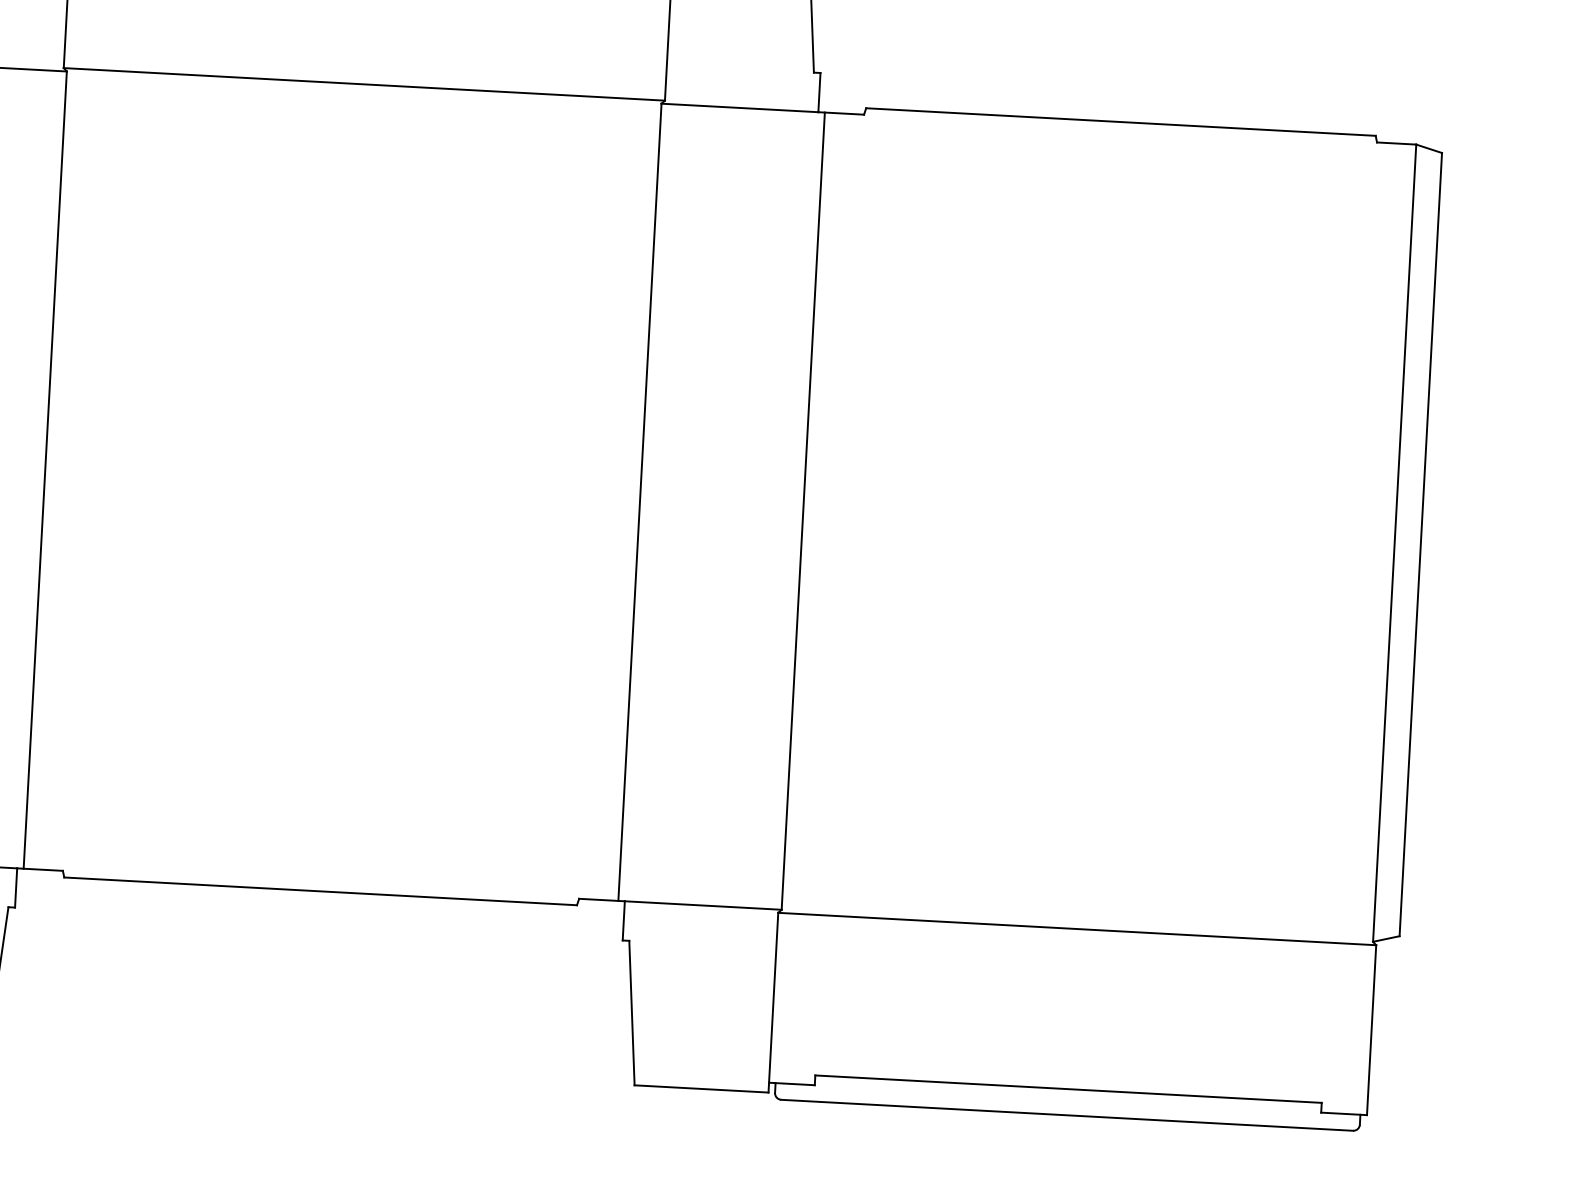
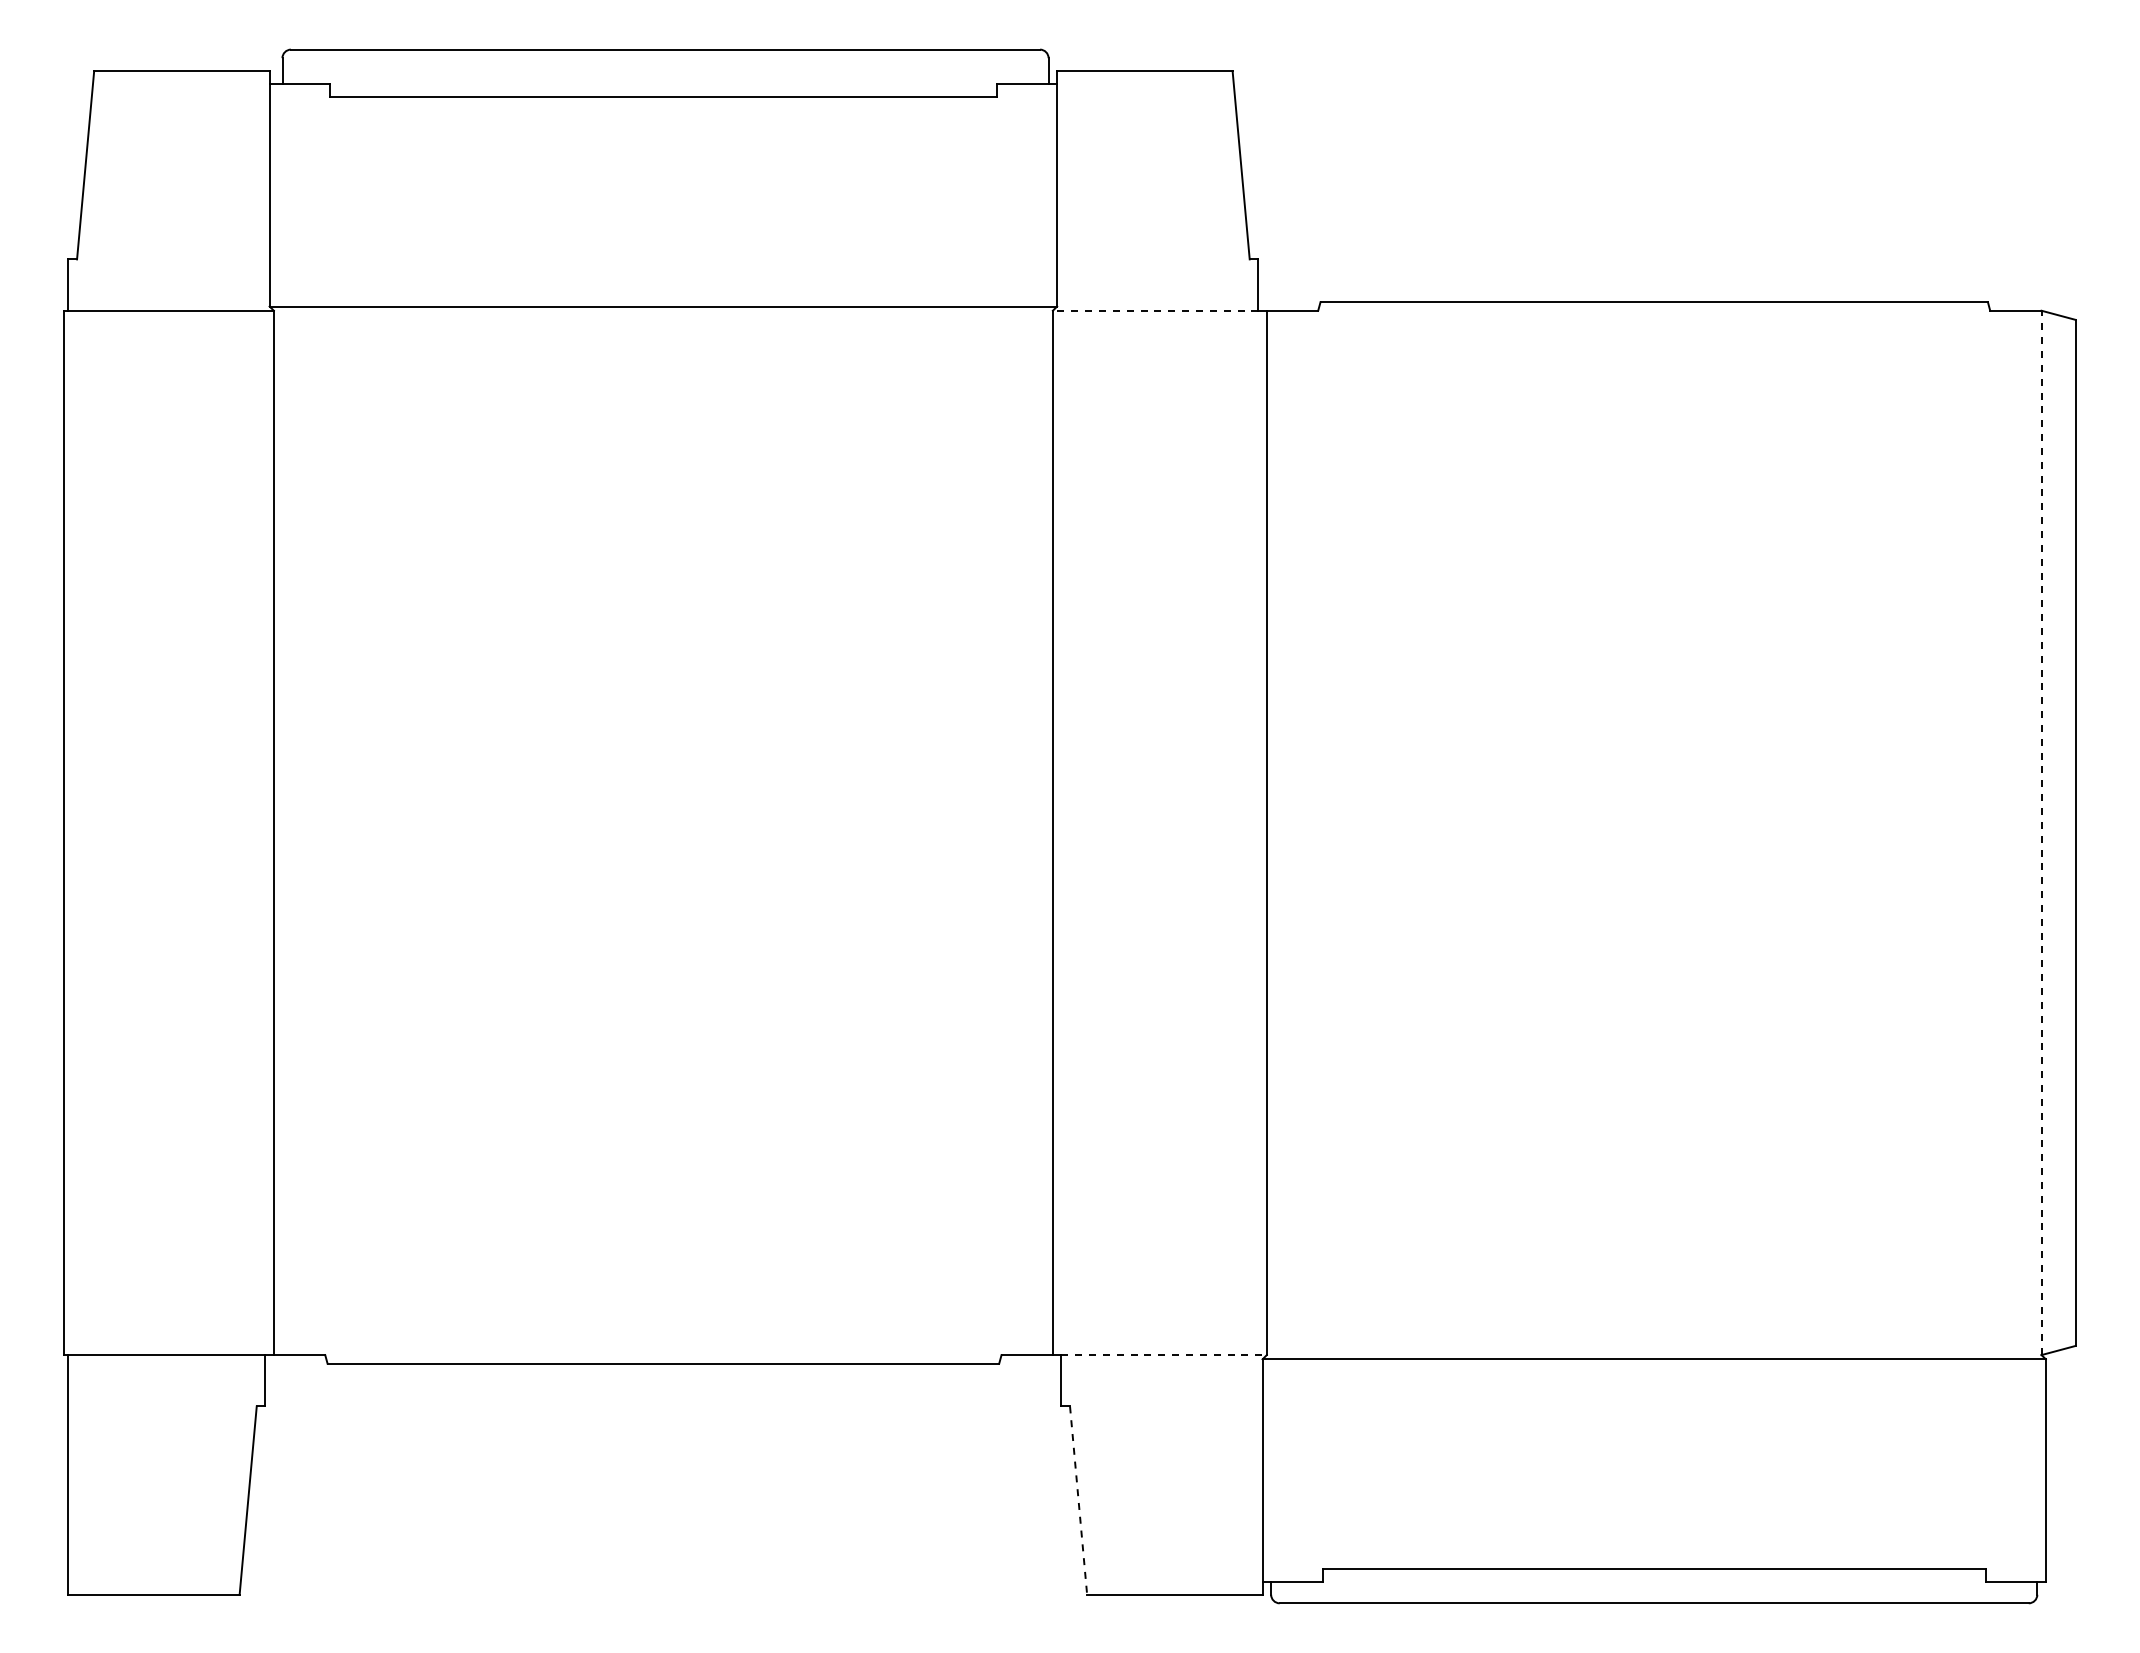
line: (739, 107) -> (1155, 310), solid -> dashed
line: (1394, 542) -> (2041, 832), solid -> dashed
line: (703, 905) -> (1164, 1355), solid -> dashed
line: (631, 1013) -> (1078, 1500), solid -> dashed

